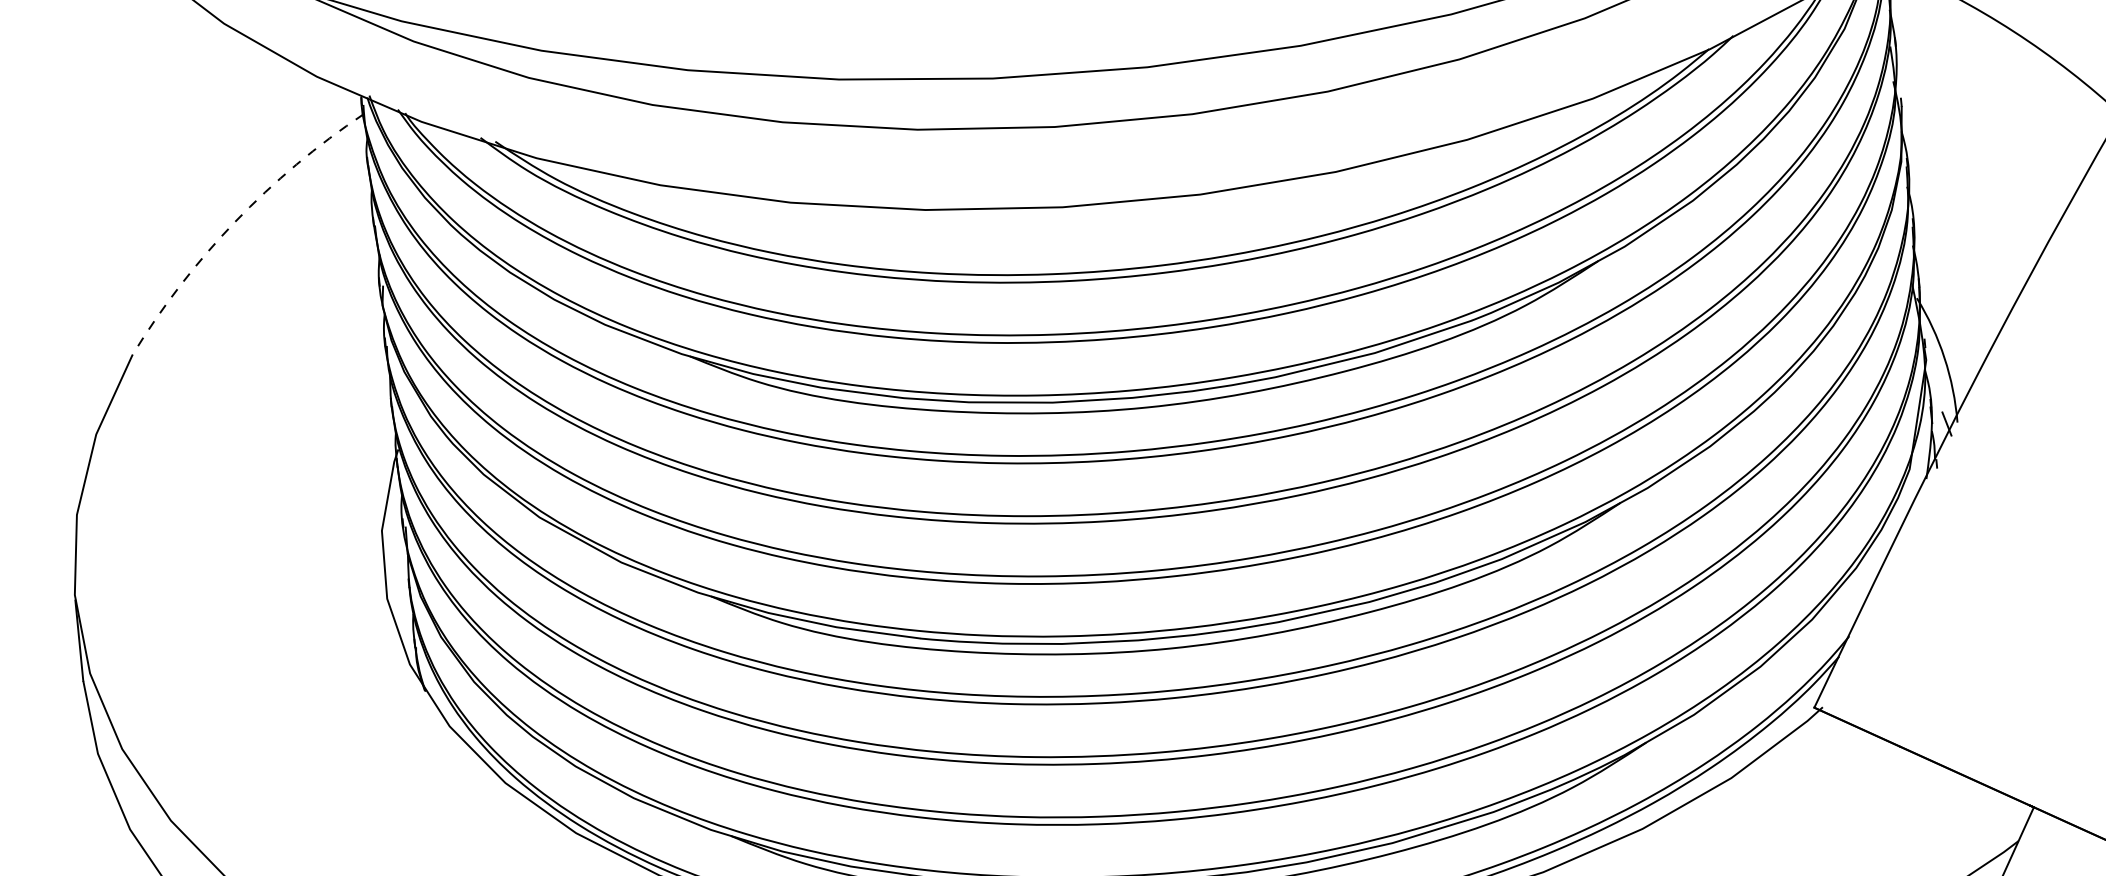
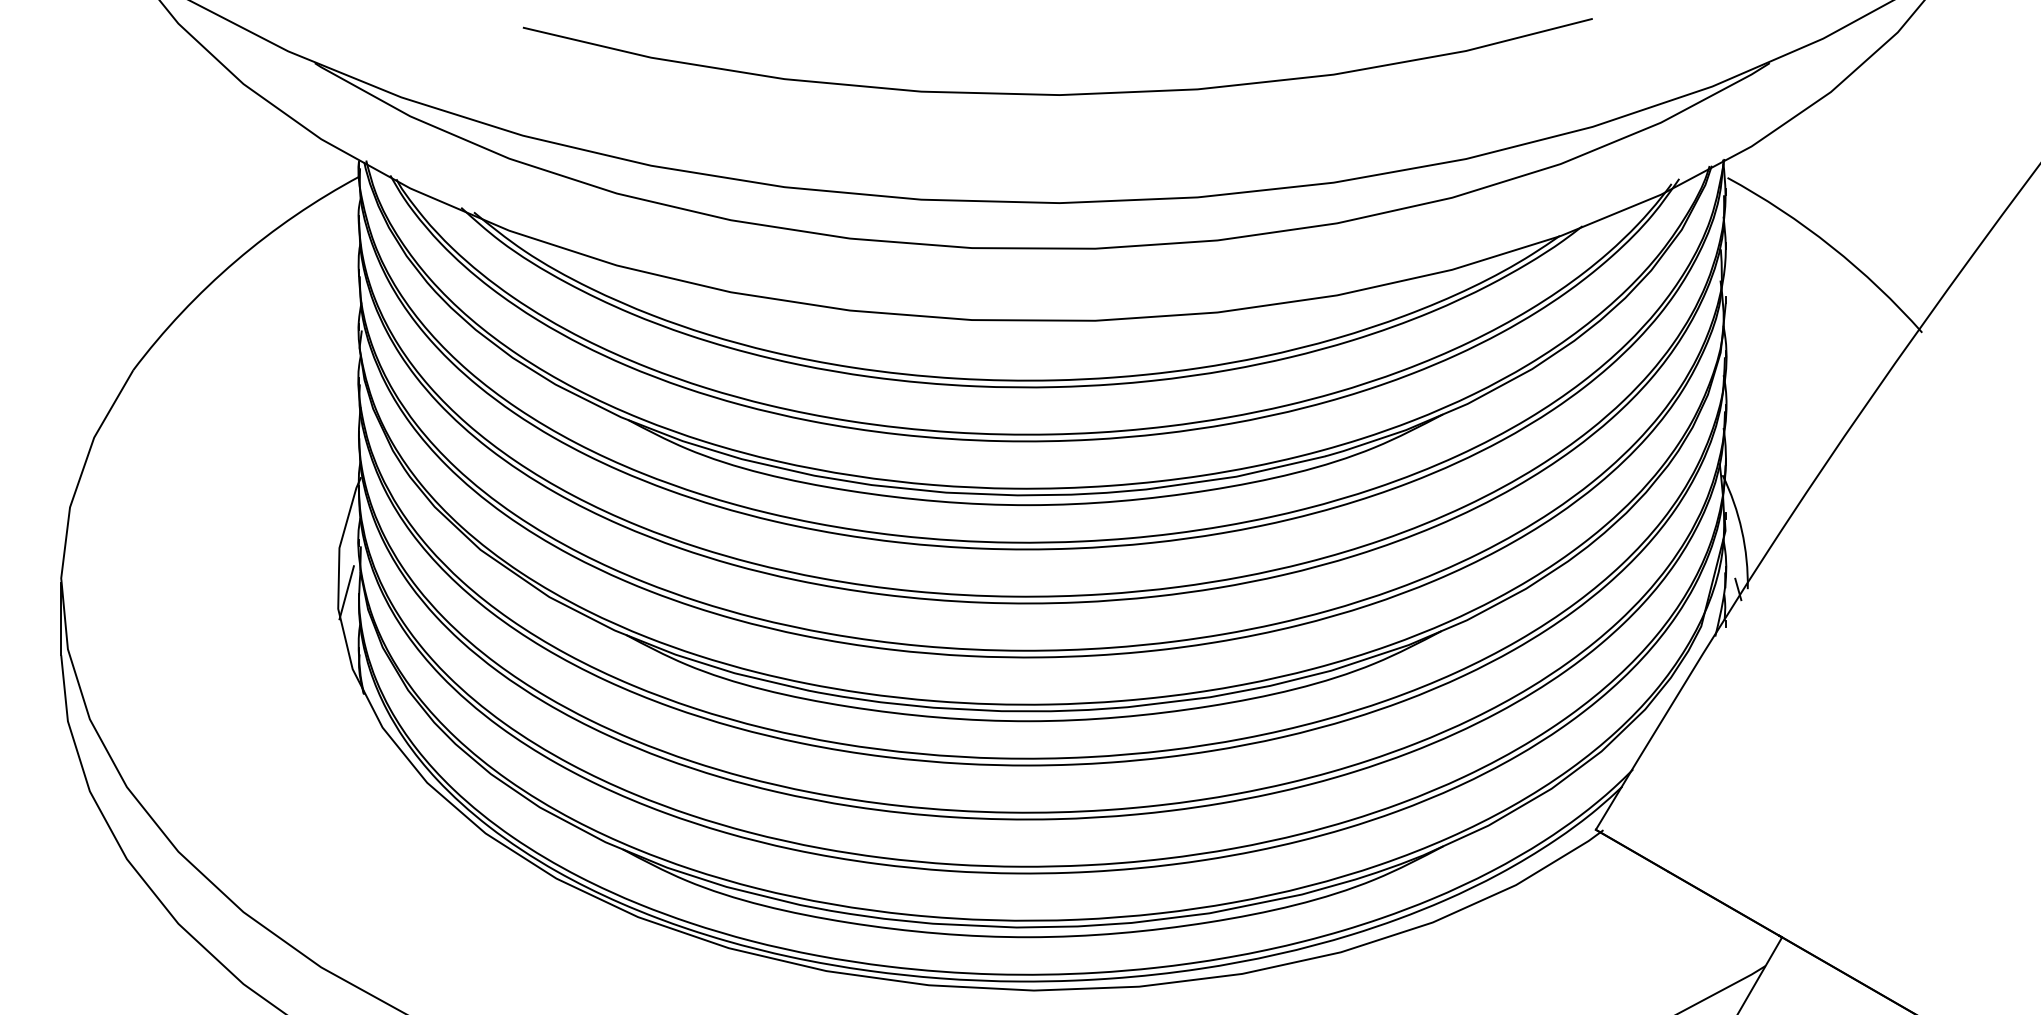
arc: (235, 222) -> (236, 261), dashed -> solid
line: (394, 579) -> (346, 592), added

